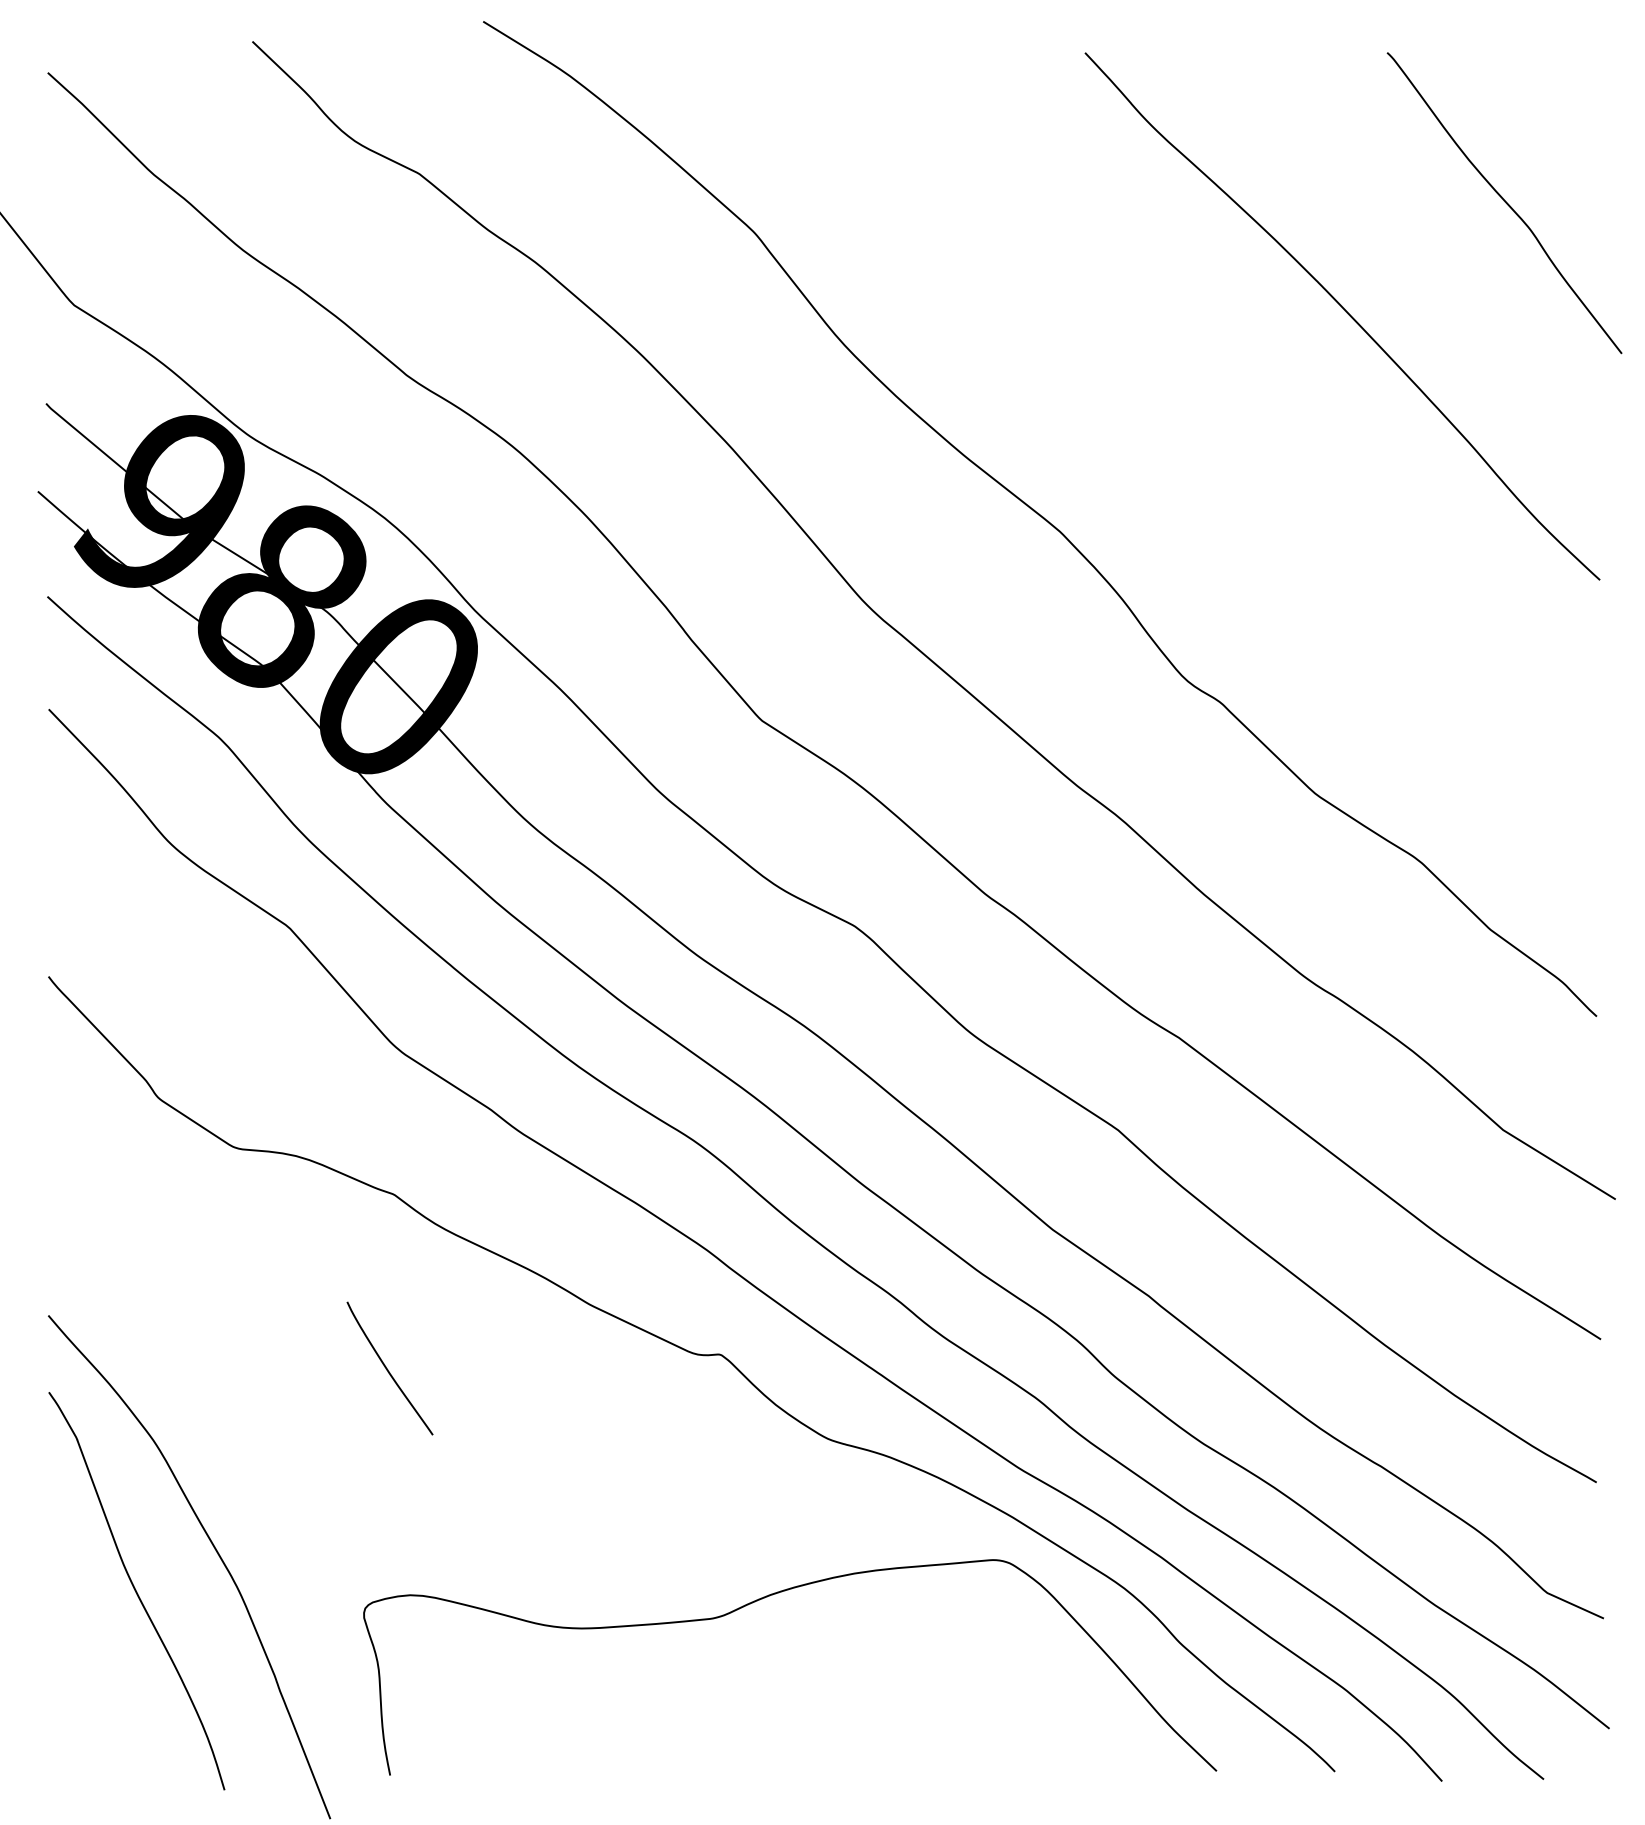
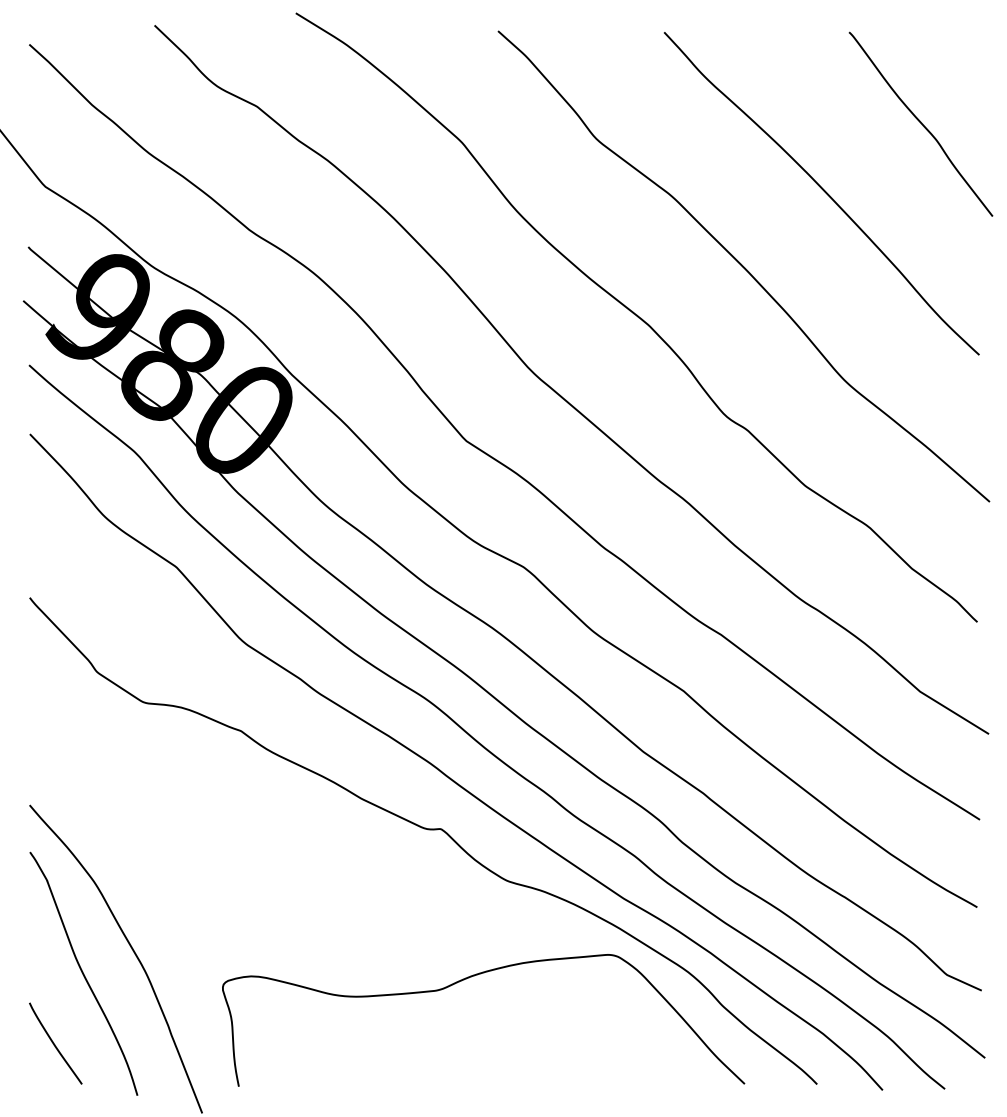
curve: (1214, 435) -> (743, 266), added
curve: (387, 1368) -> (54, 1043), moved

